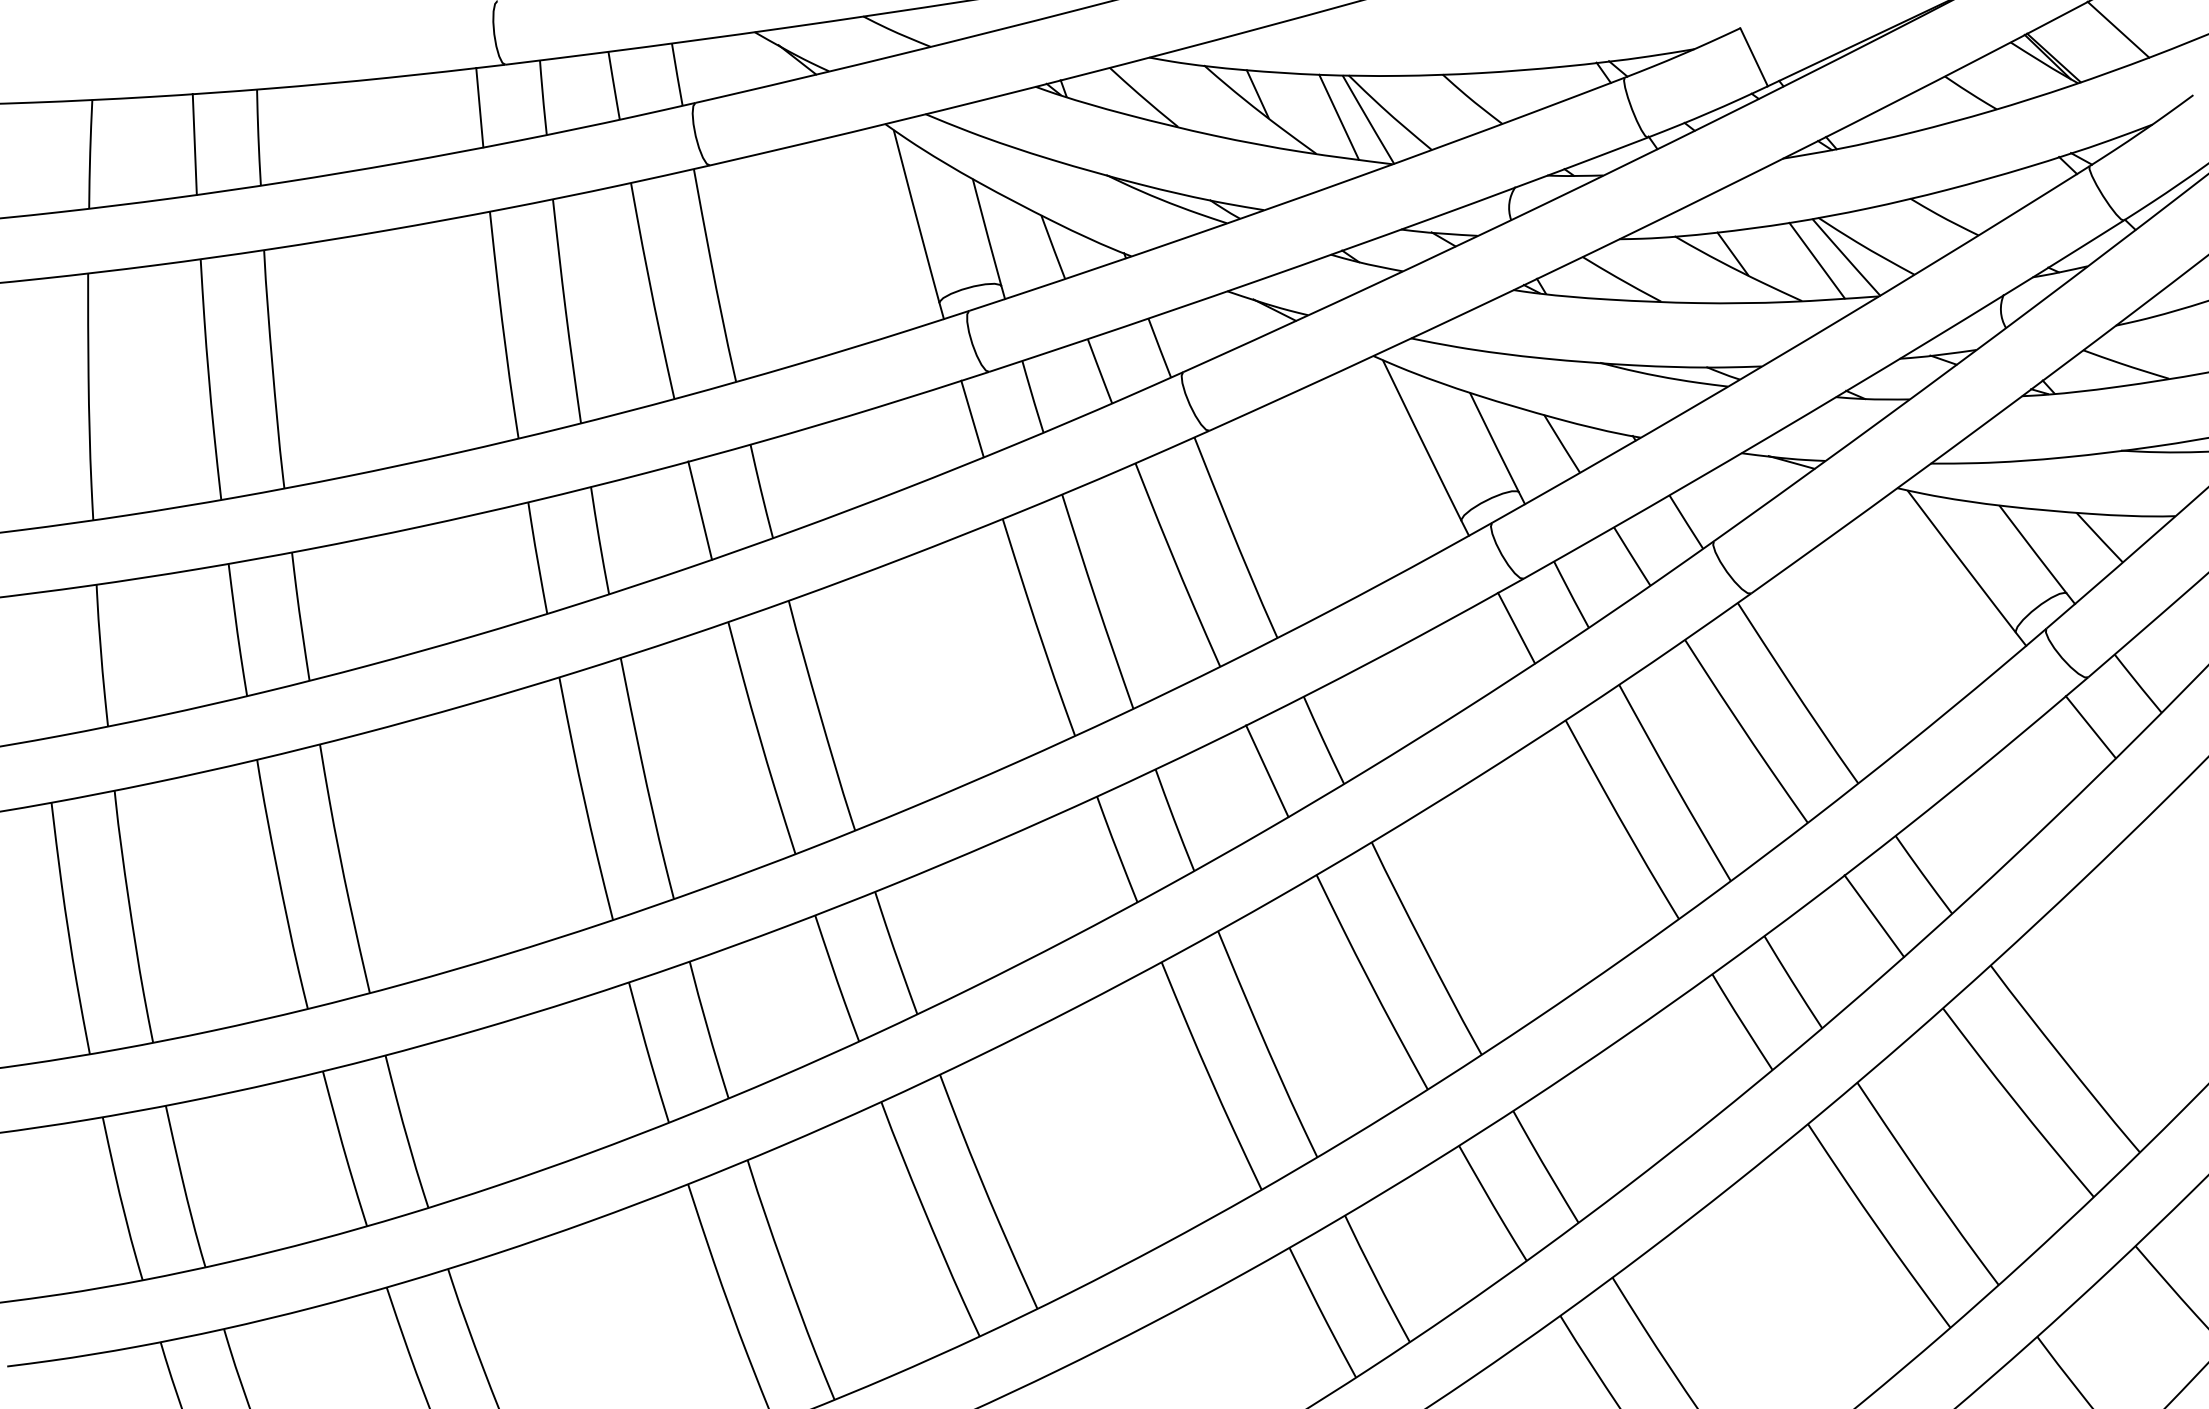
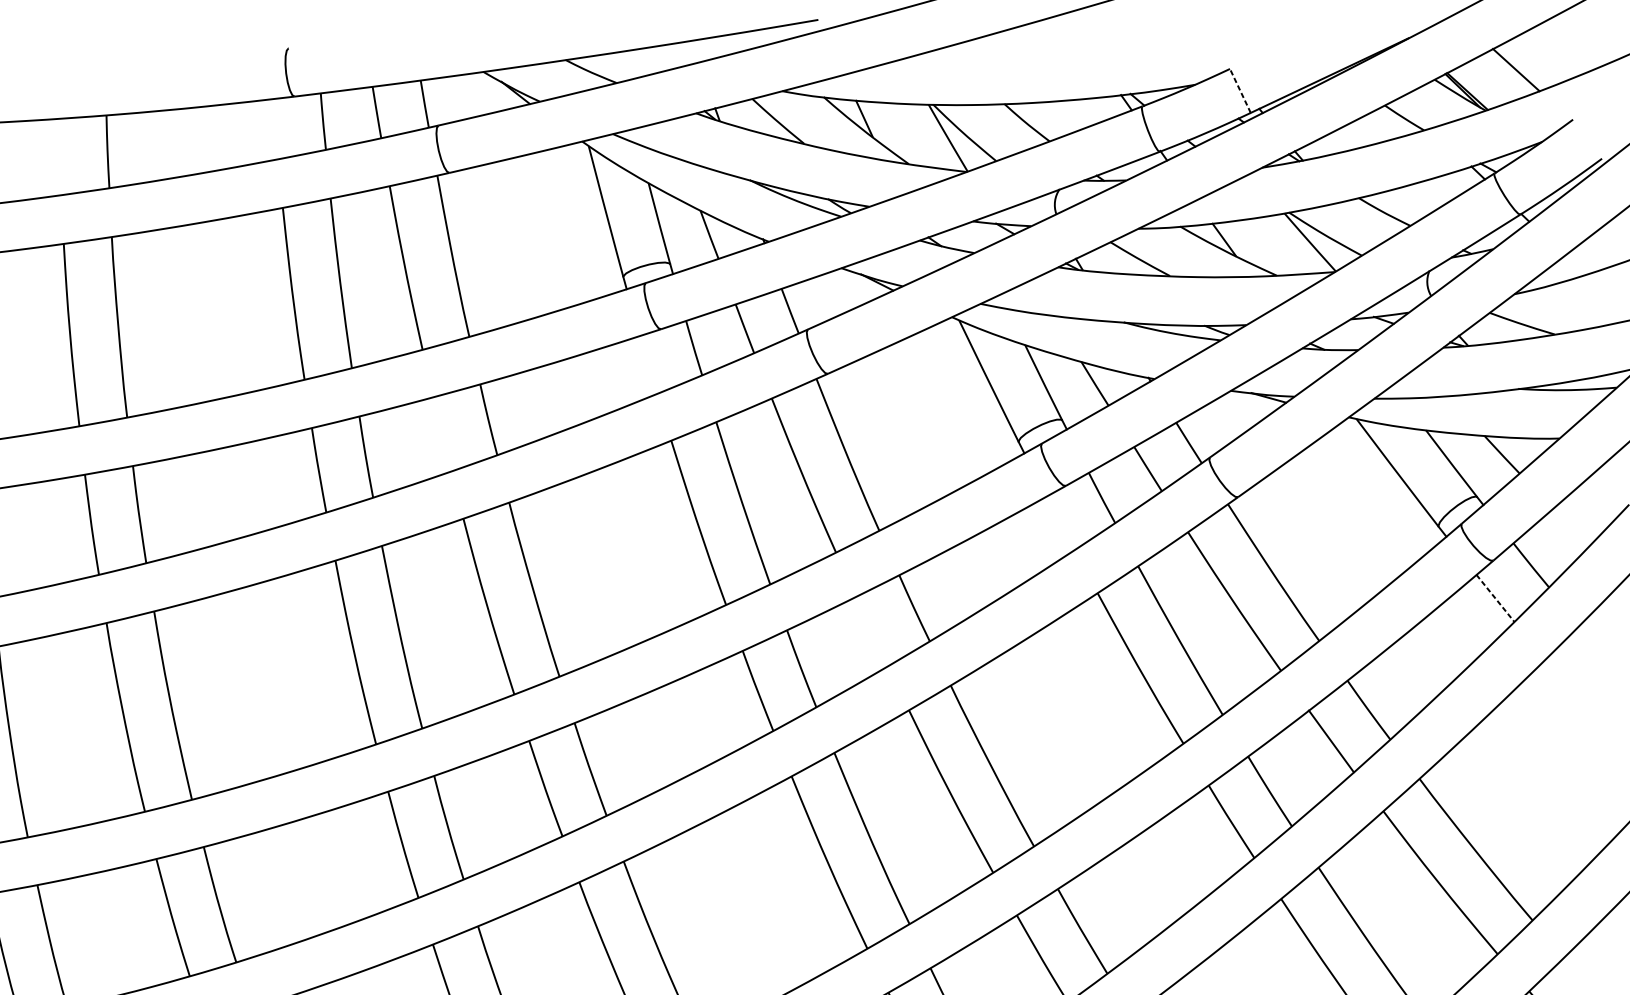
line: (1753, 56) -> (1239, 90), solid -> dashed
line: (479, 107) -> (274, 129), removed
line: (1338, 116) -> (925, 135), removed
line: (194, 143) -> (59, 156), removed
line: (1816, 260) -> (1287, 244), removed
line: (972, 418) -> (648, 364), removed
line: (700, 510) -> (442, 434), removed
line: (1516, 627) -> (1060, 522), removed
line: (2090, 727) -> (1495, 598), solid -> dashed
line: (1267, 770) -> (871, 631), removed

